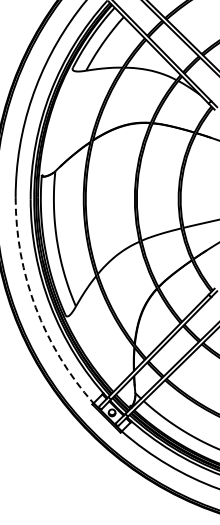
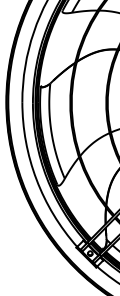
arc: (35, 307) -> (36, 179), dashed -> solid

